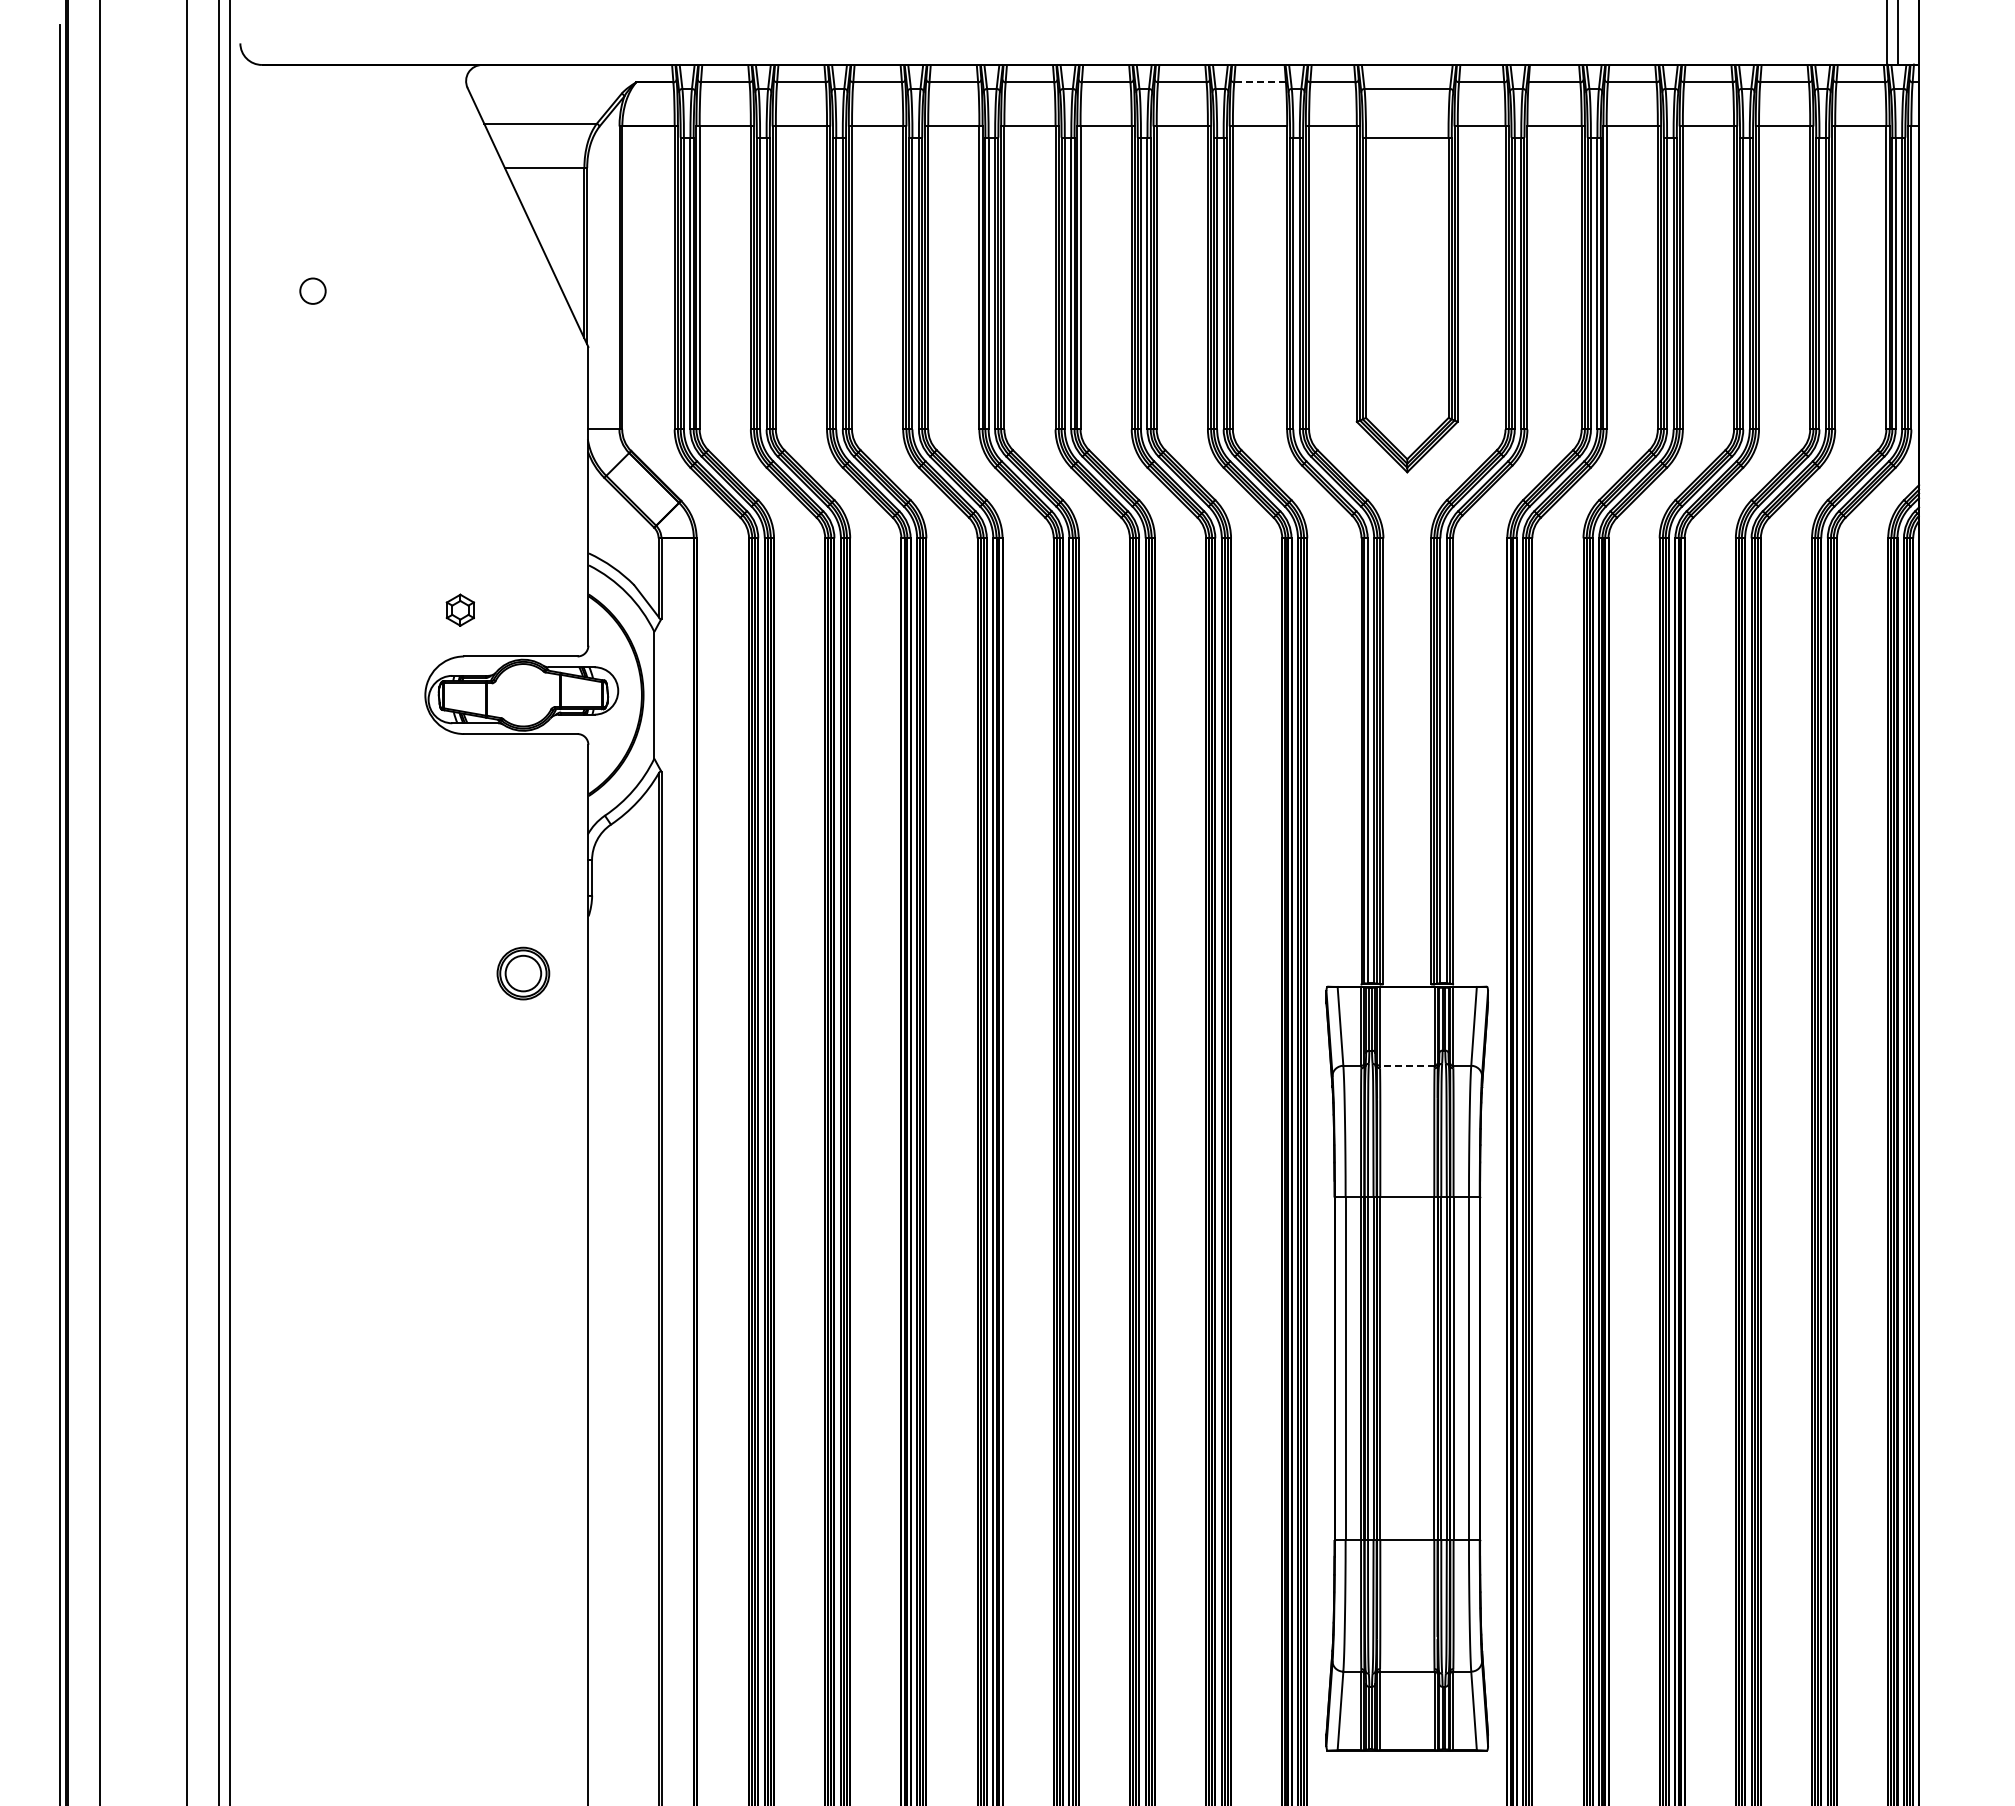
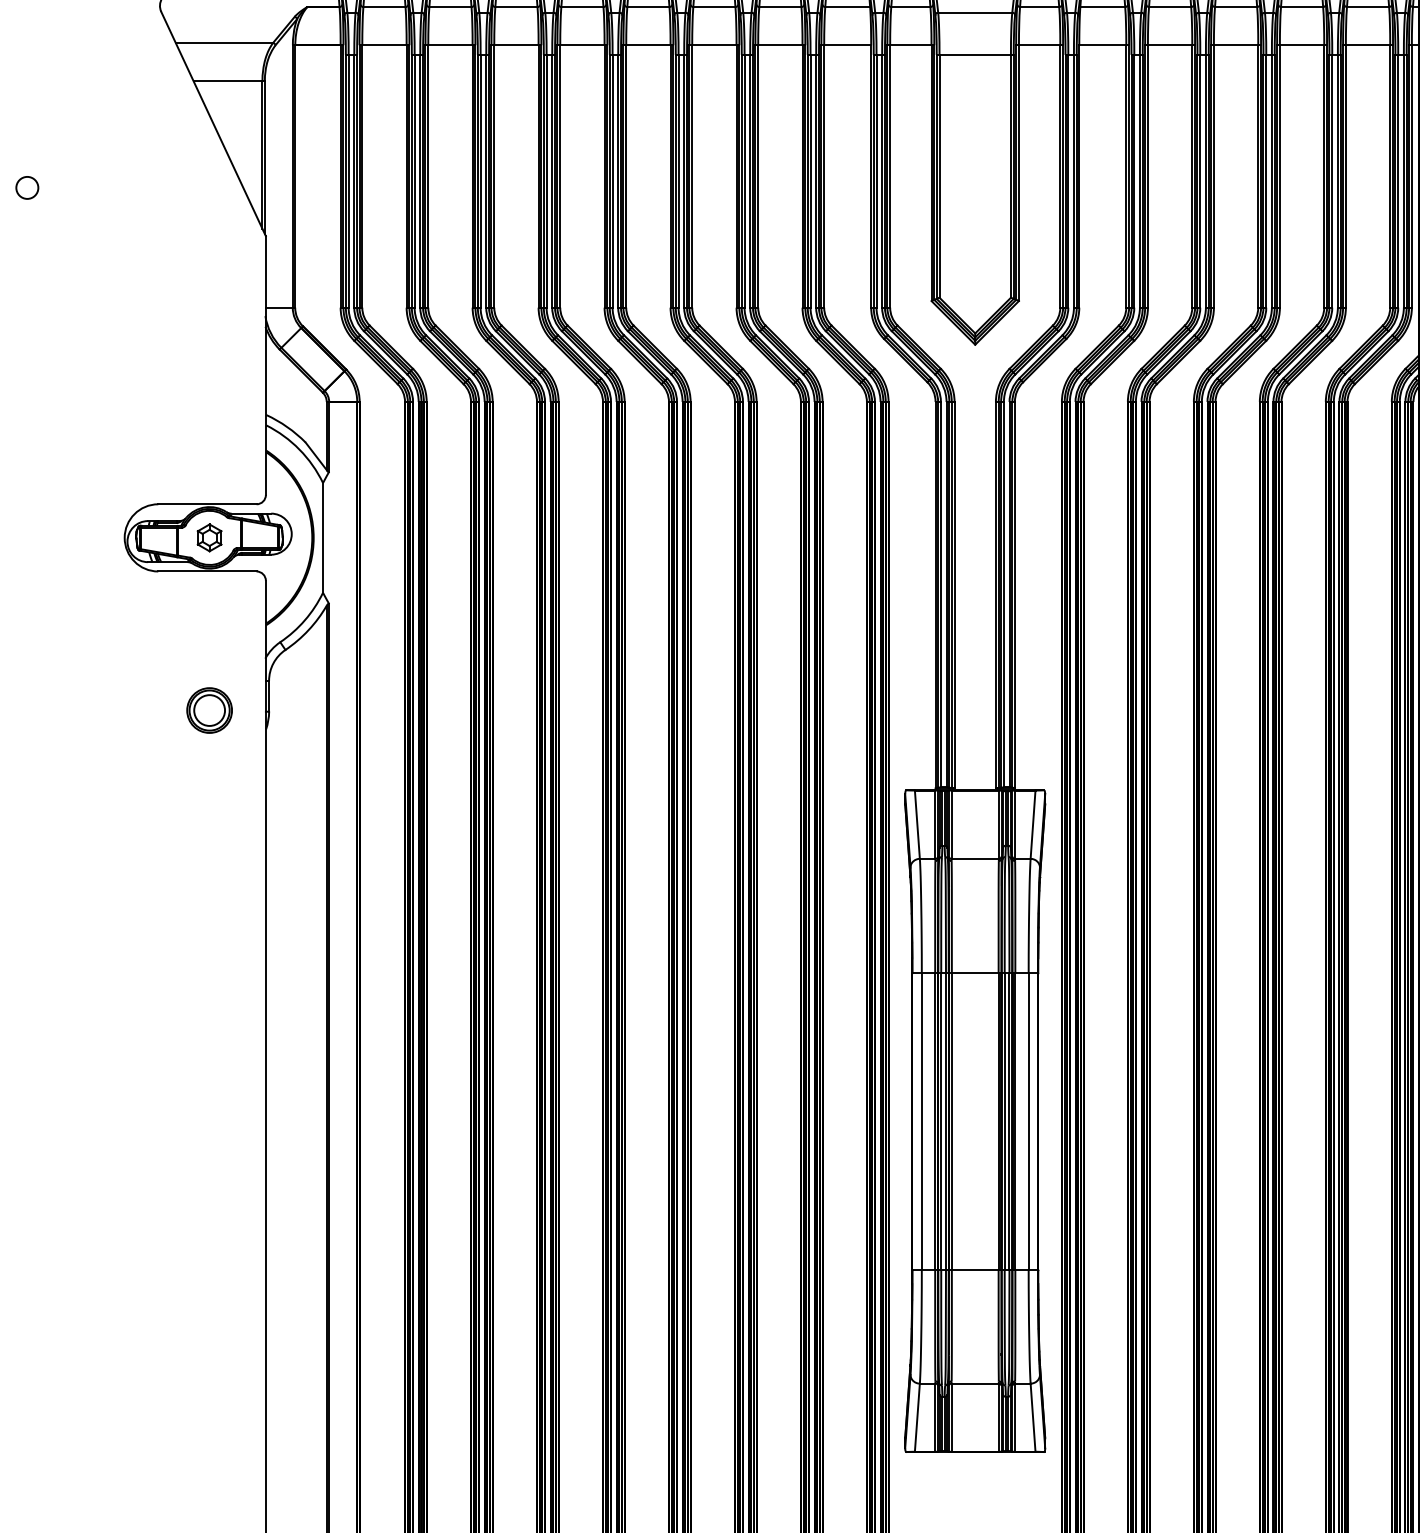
line: (1260, 82) -> (848, 7), dashed -> solid
part: (459, 609) -> (208, 537), moved
part: (523, 973) -> (209, 710), moved
line: (1406, 1065) -> (974, 858), dashed -> solid

